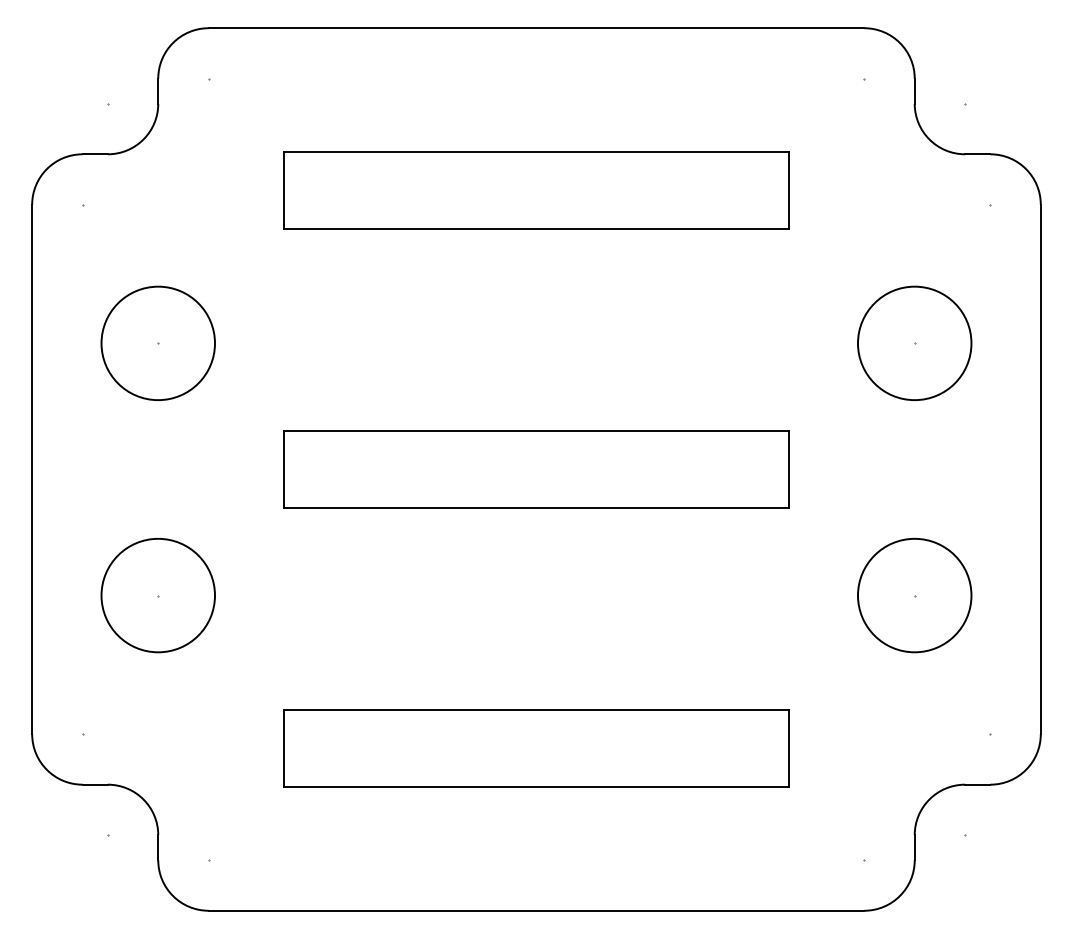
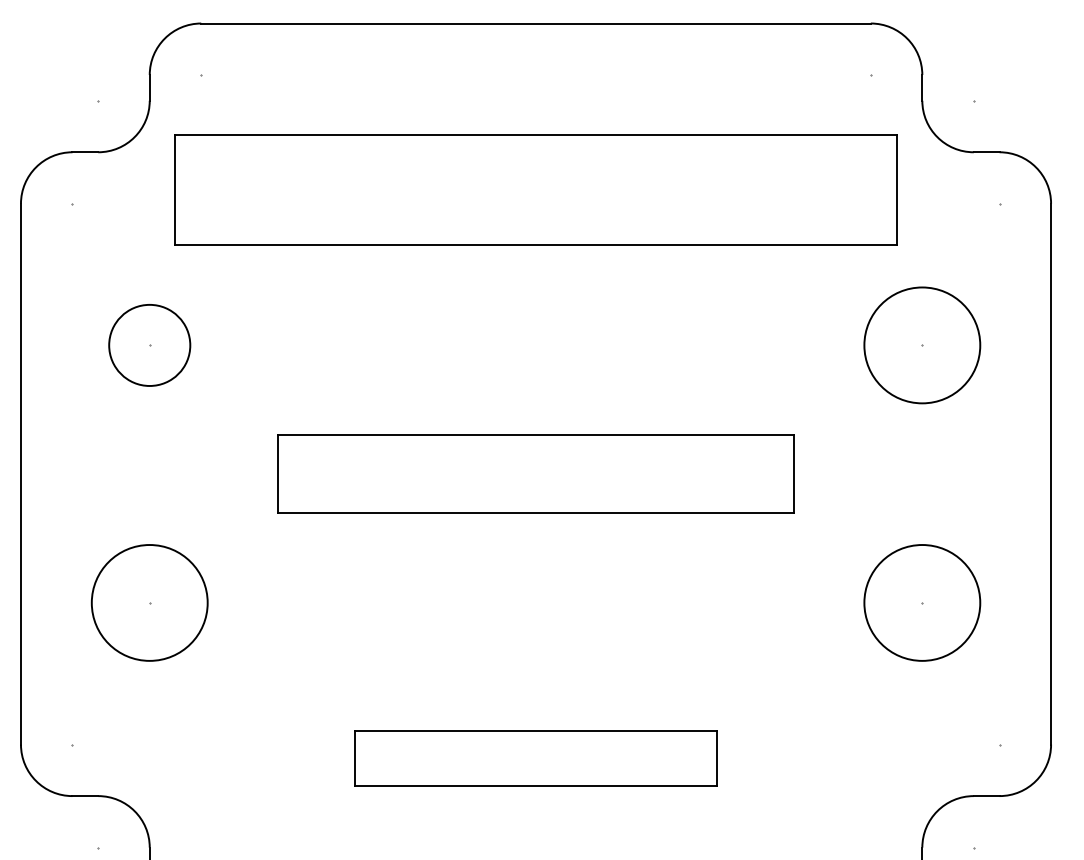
part: (536, 190) -> (536, 189), size x1.4
circle: (158, 343) -> (149, 345), size x0.7
part: (536, 748) -> (536, 759), size x0.7

